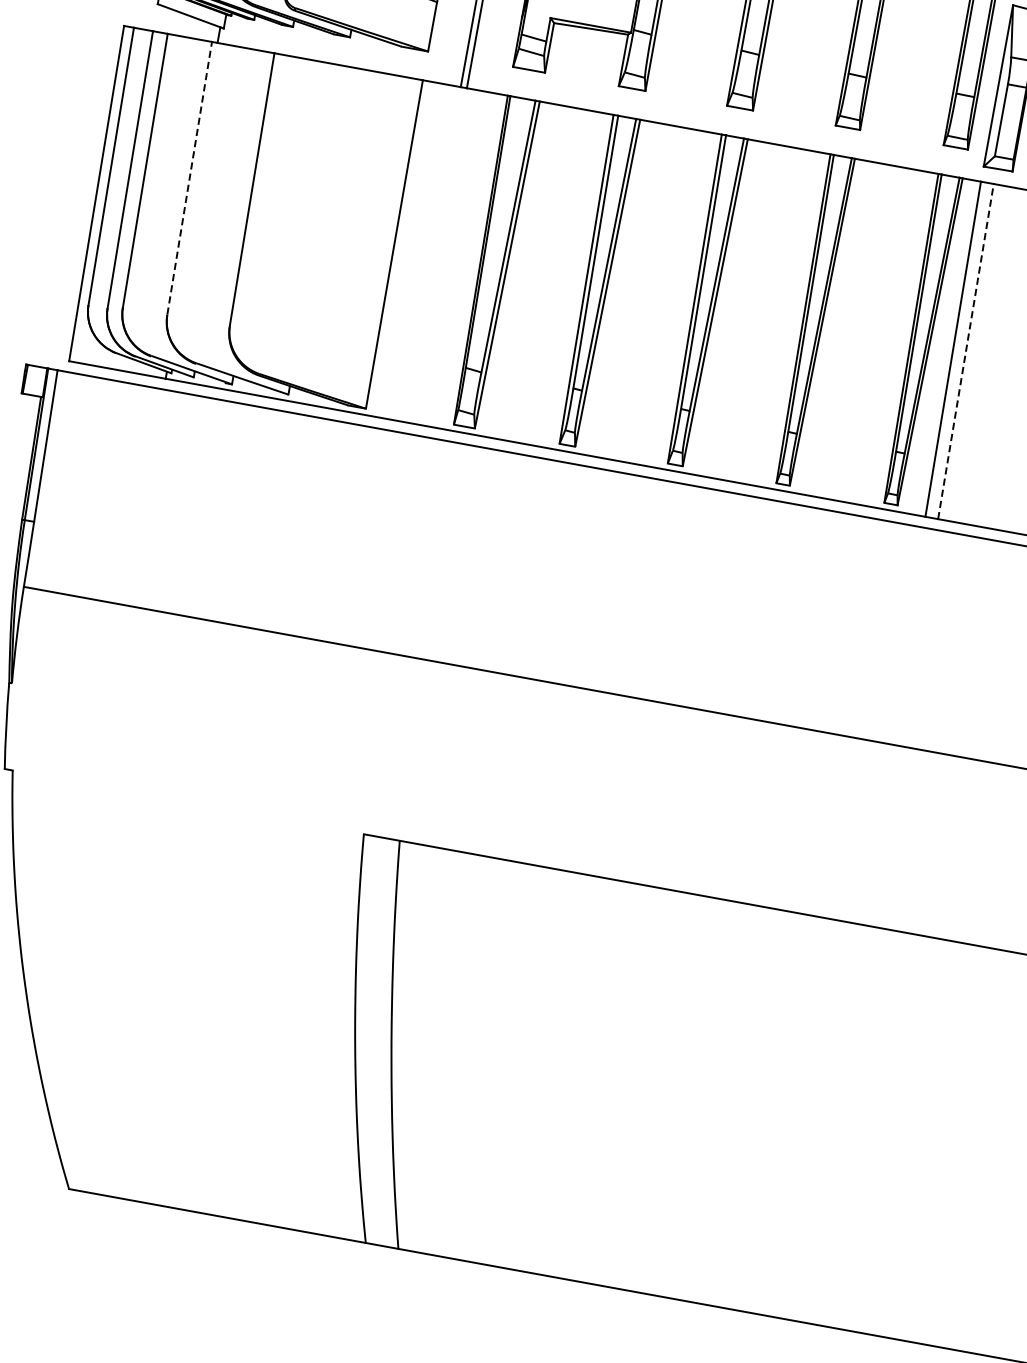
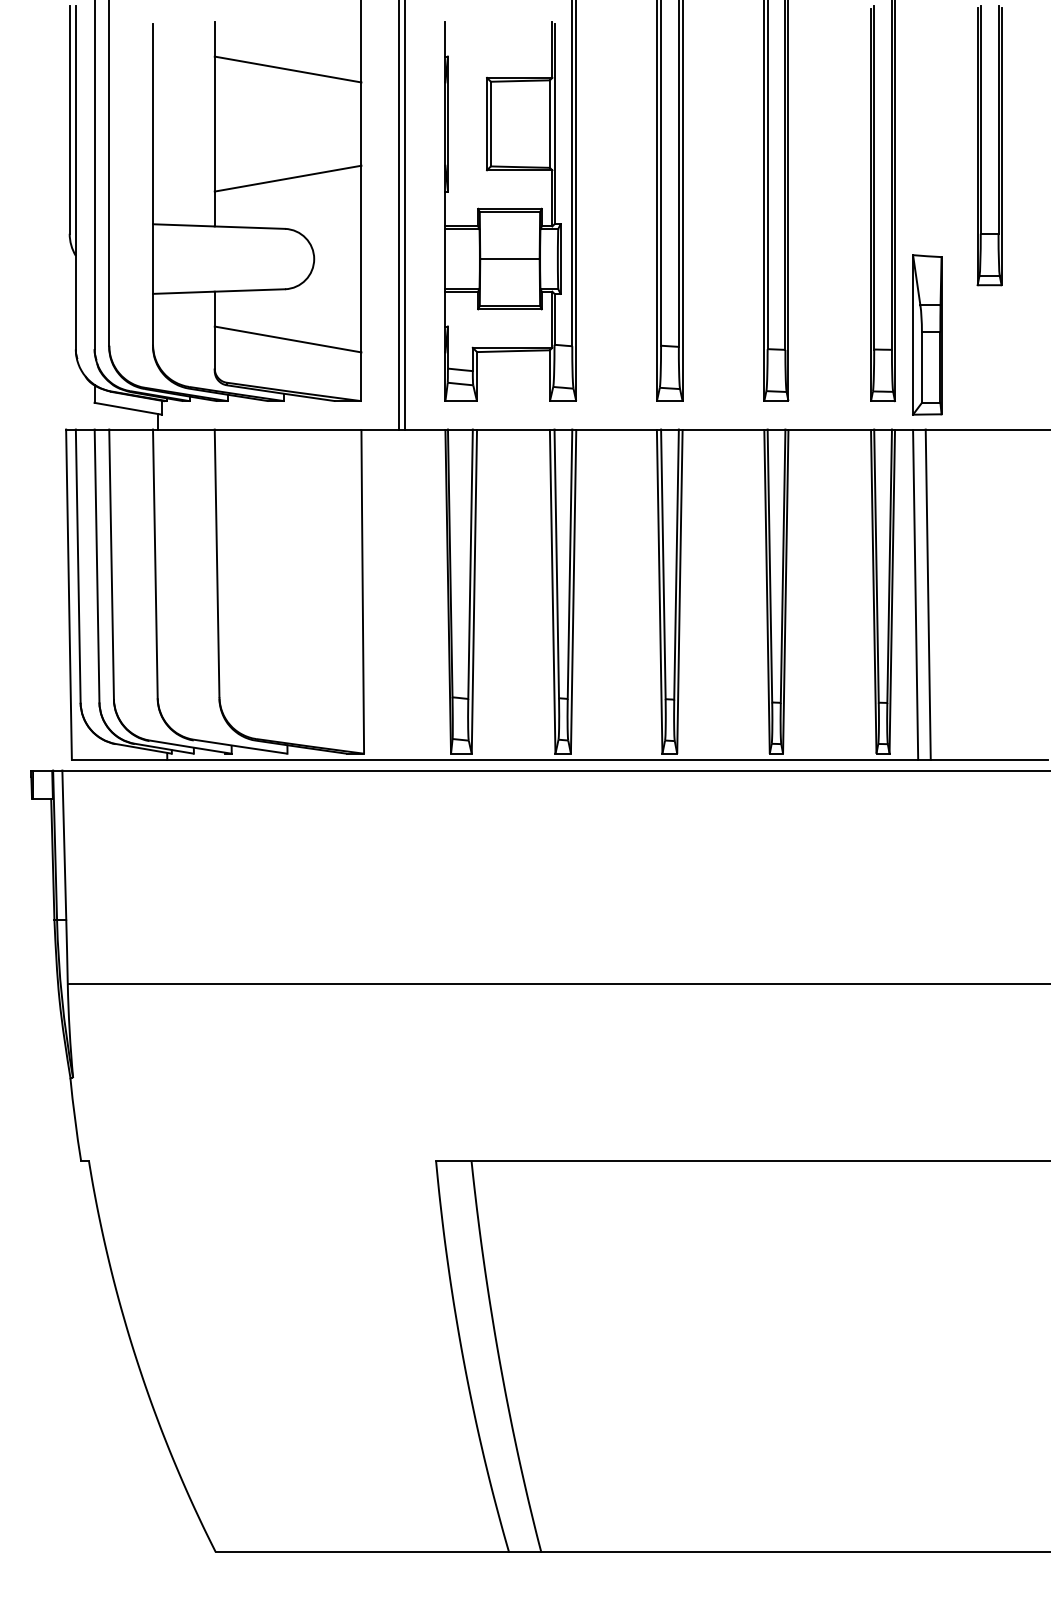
line: (189, 177) -> (155, 563), dashed -> solid
line: (966, 351) -> (928, 594), dashed -> solid

